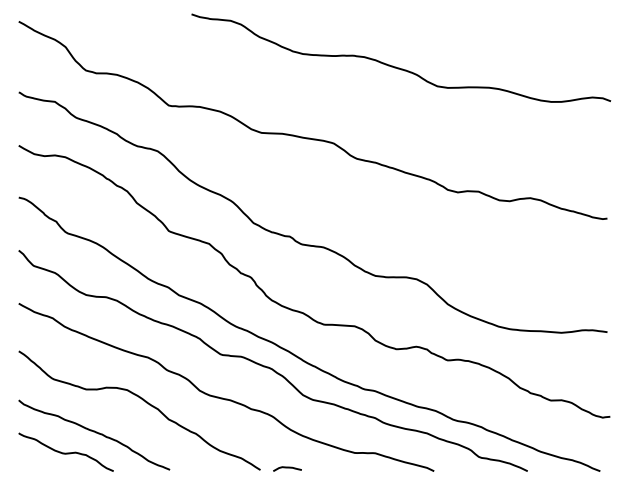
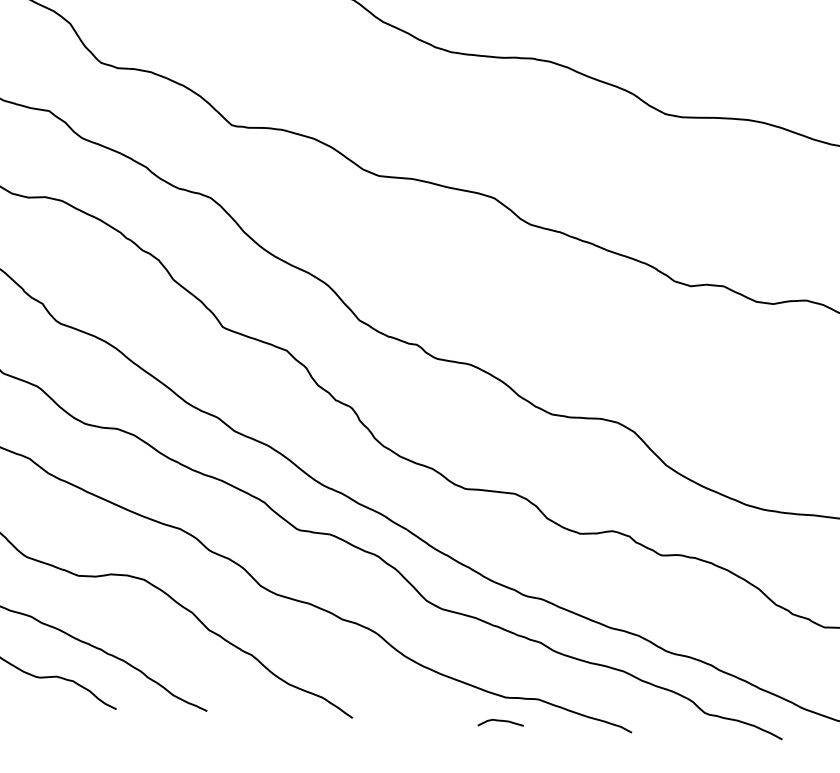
curve: (287, 468) -> (500, 722), moved

